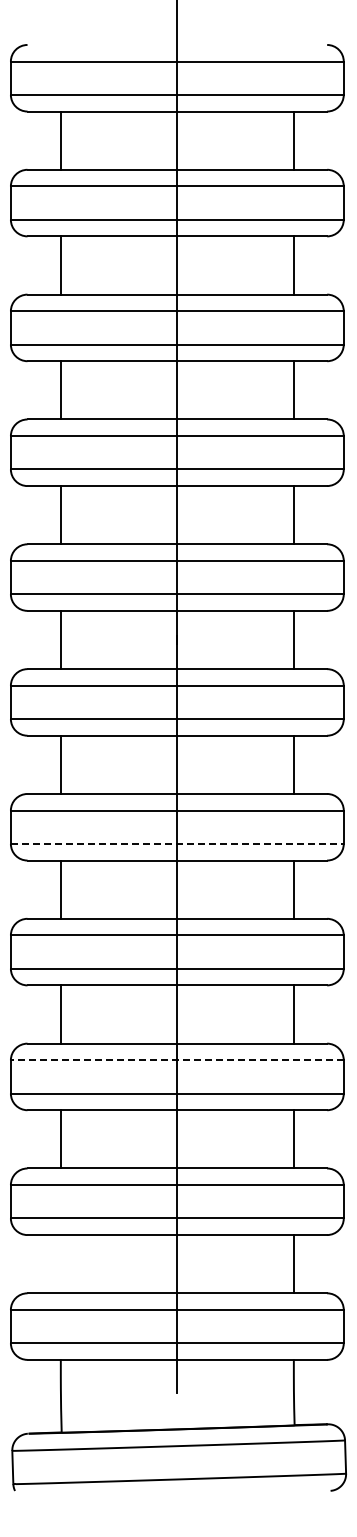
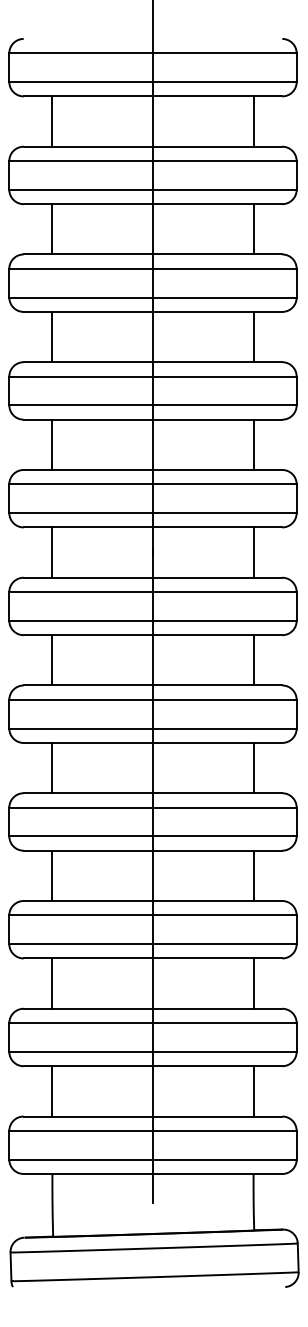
line: (177, 843) -> (153, 728), dashed -> solid
line: (176, 1060) -> (152, 915), dashed -> solid
line: (60, 1264) -> (52, 1091), added

